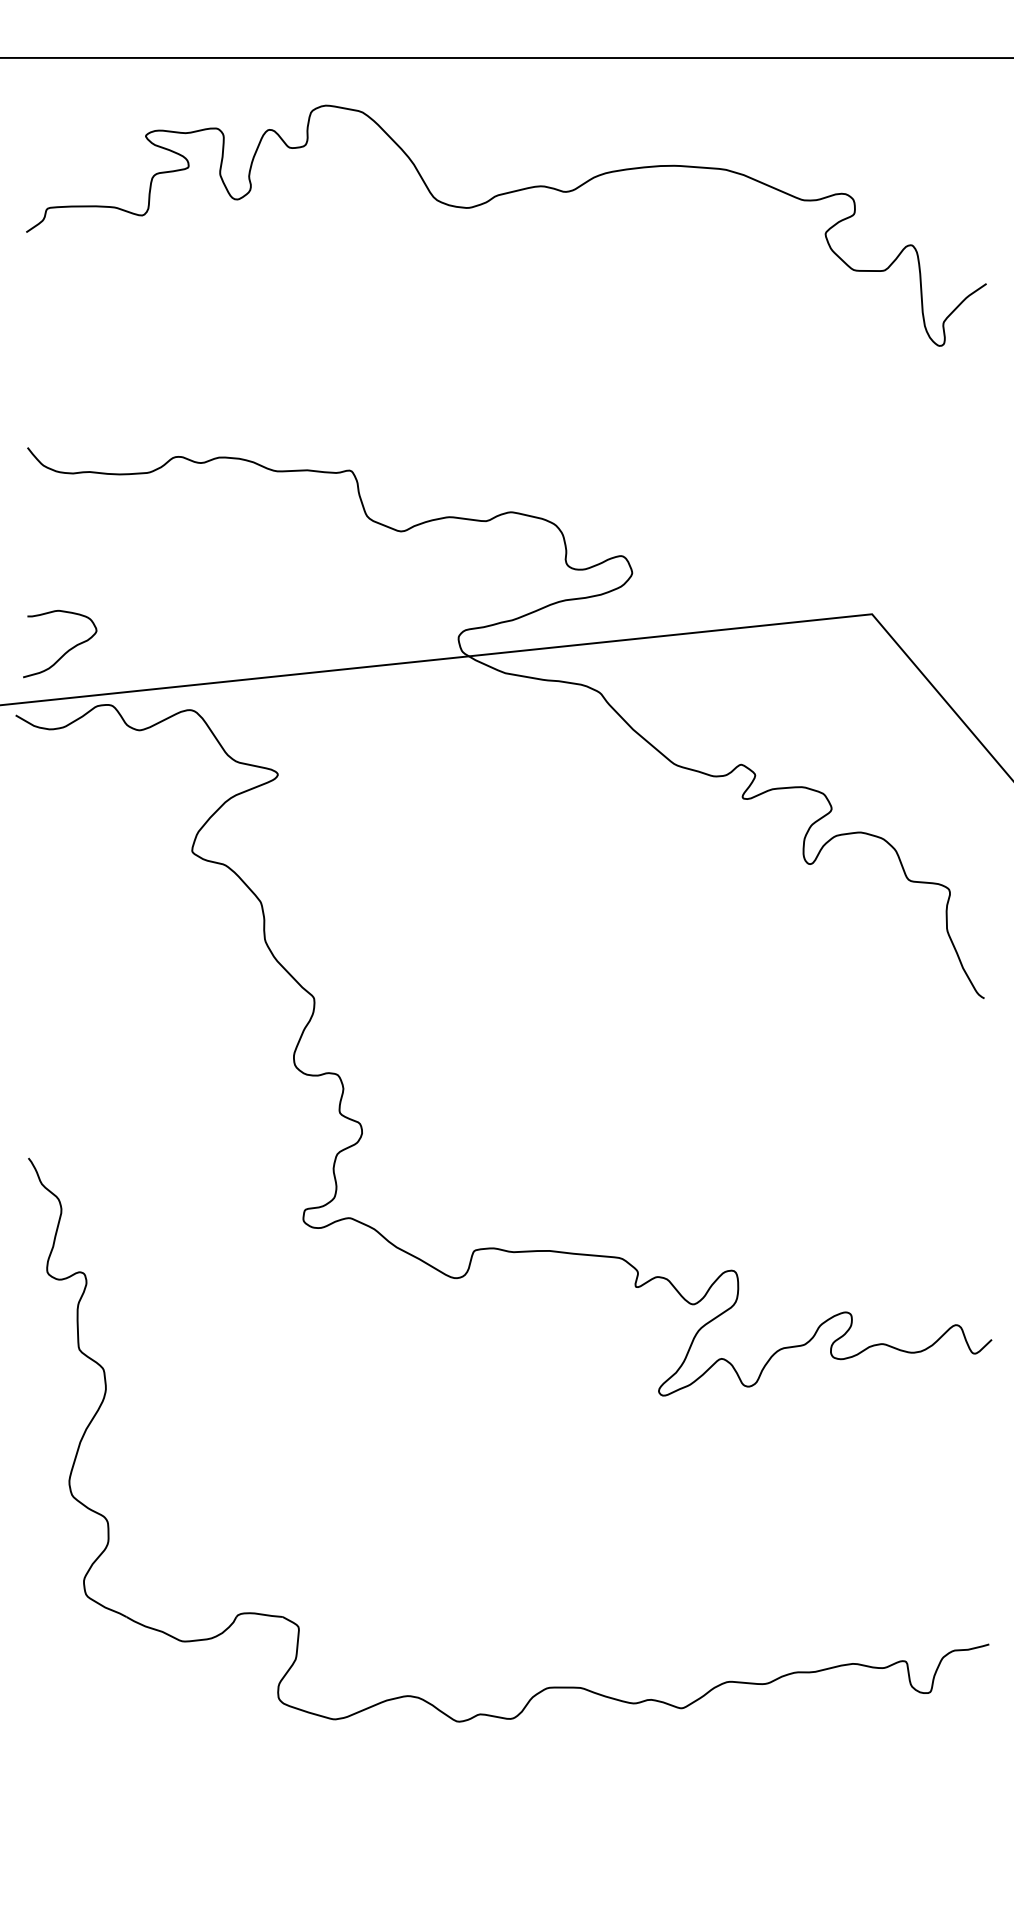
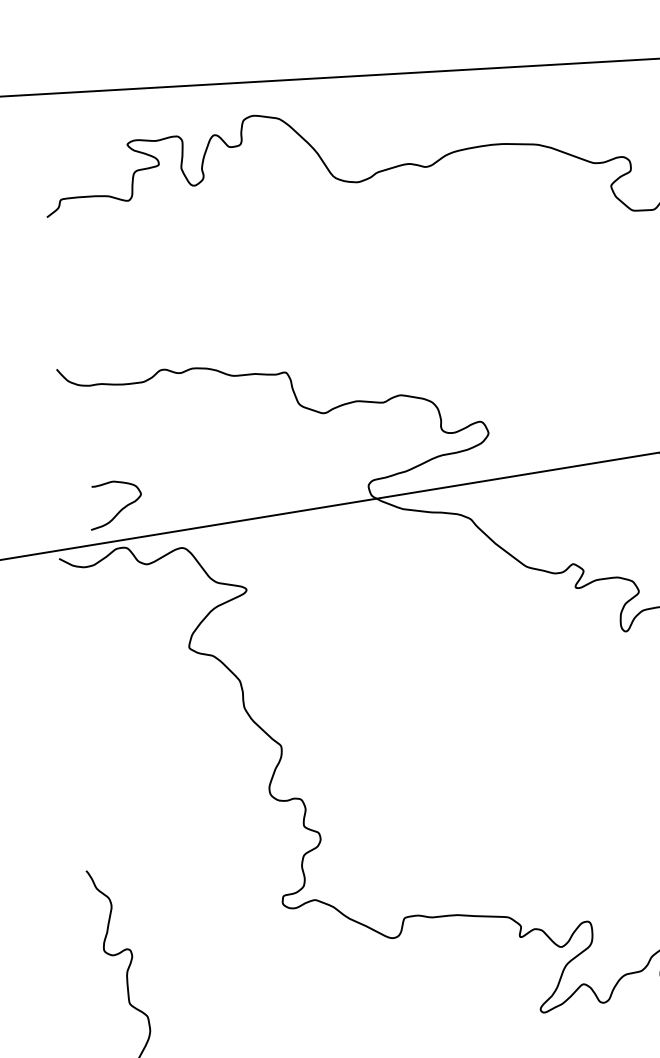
curve: (67, 650) -> (121, 509), moved

